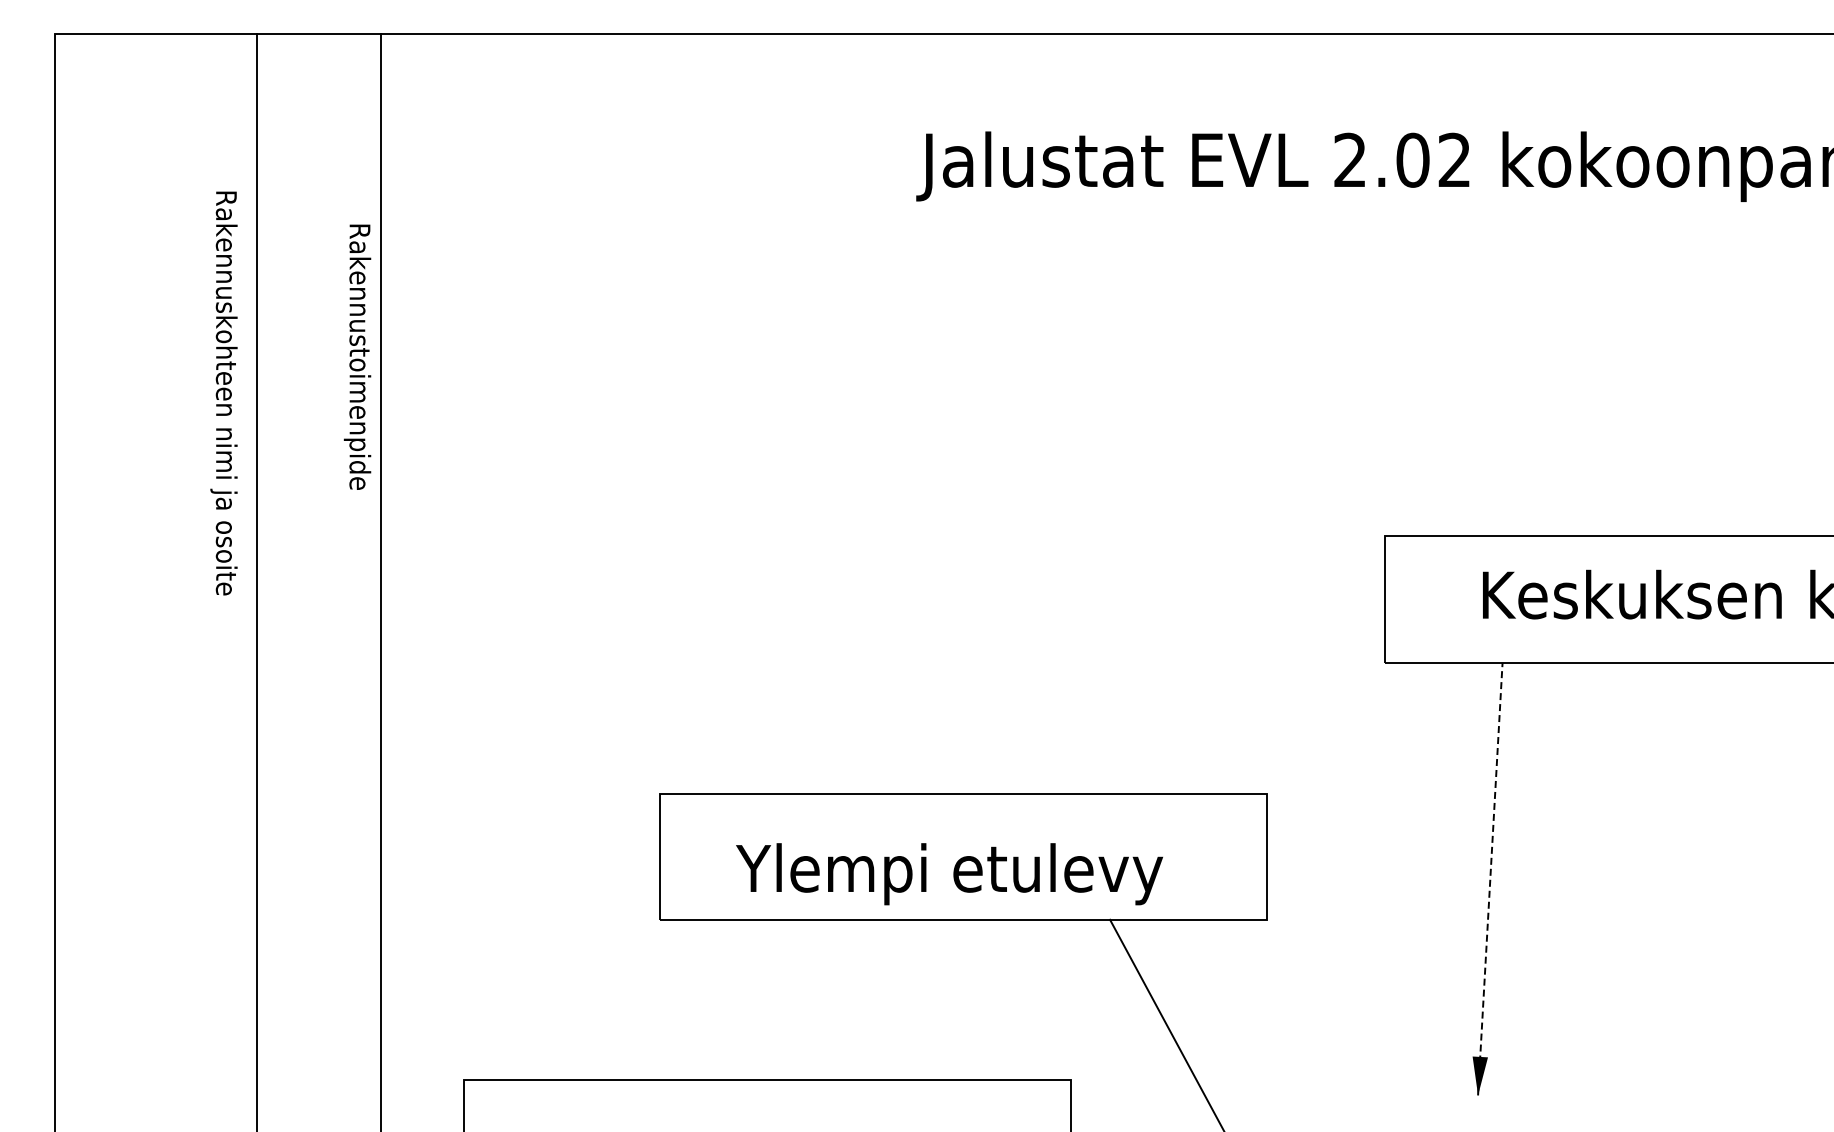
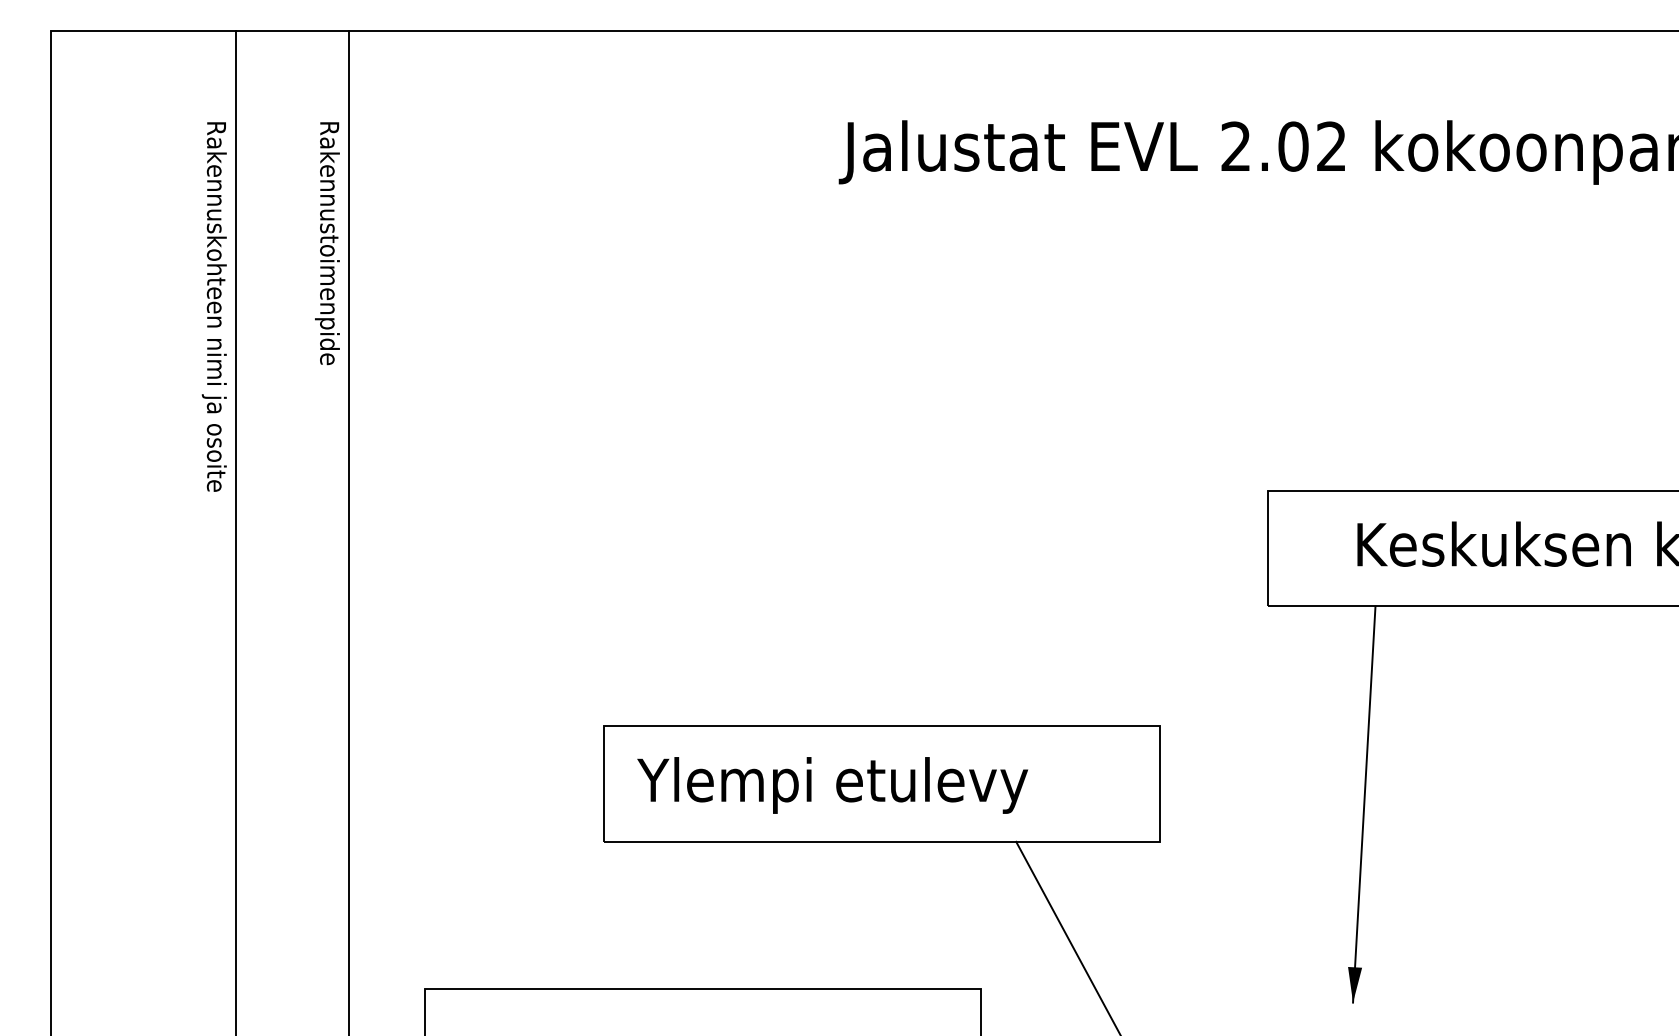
text: (357, 356) -> (327, 242), moved
text: (223, 393) -> (213, 307), moved
text: (949, 874) -> (832, 785), moved
line: (1490, 879) -> (1364, 804), dashed -> solid

